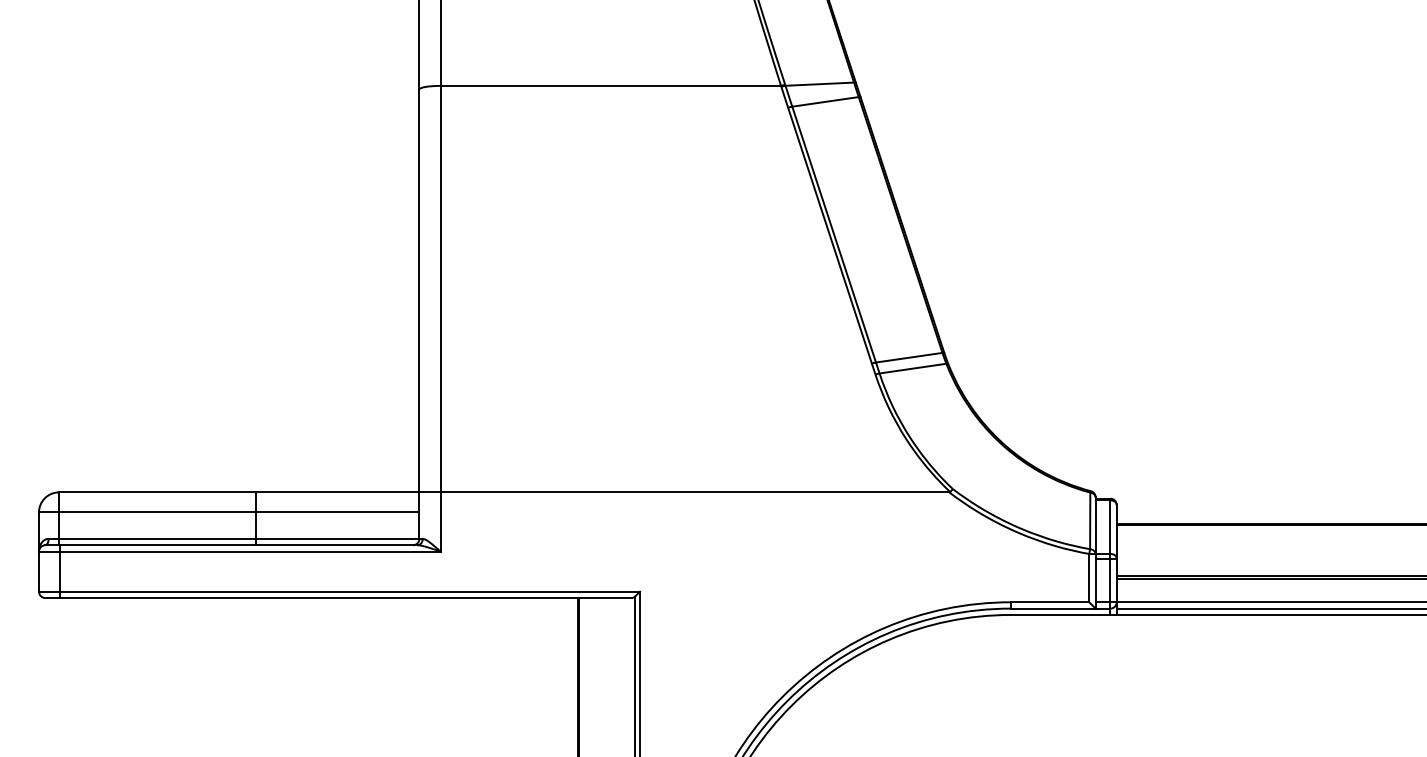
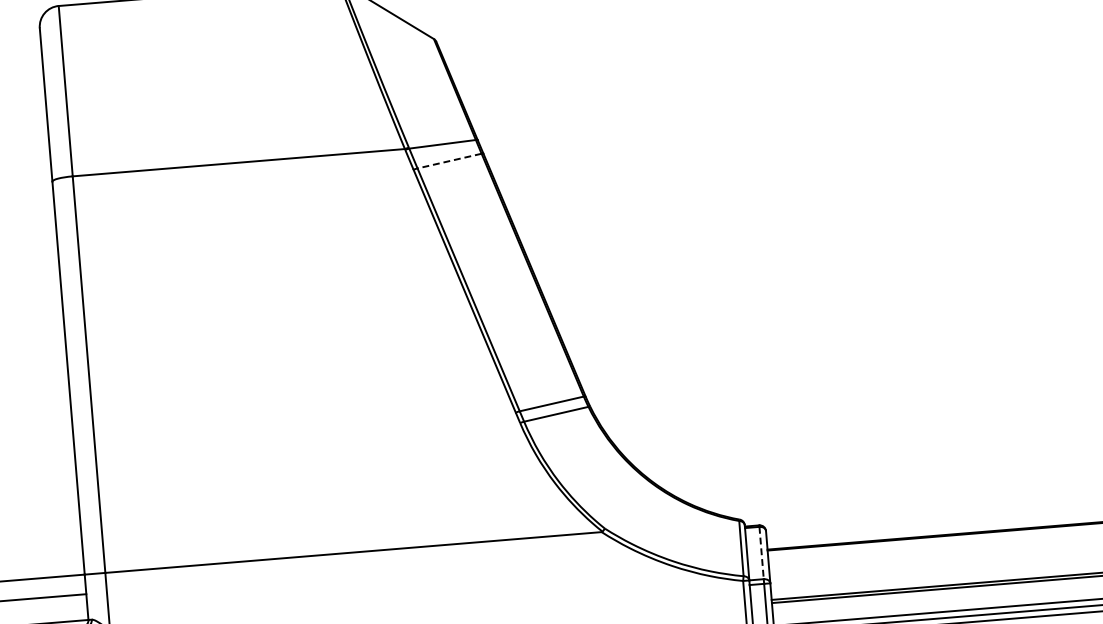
line: (825, 101) -> (449, 160), solid -> dashed
line: (1110, 527) -> (761, 553), solid -> dashed

